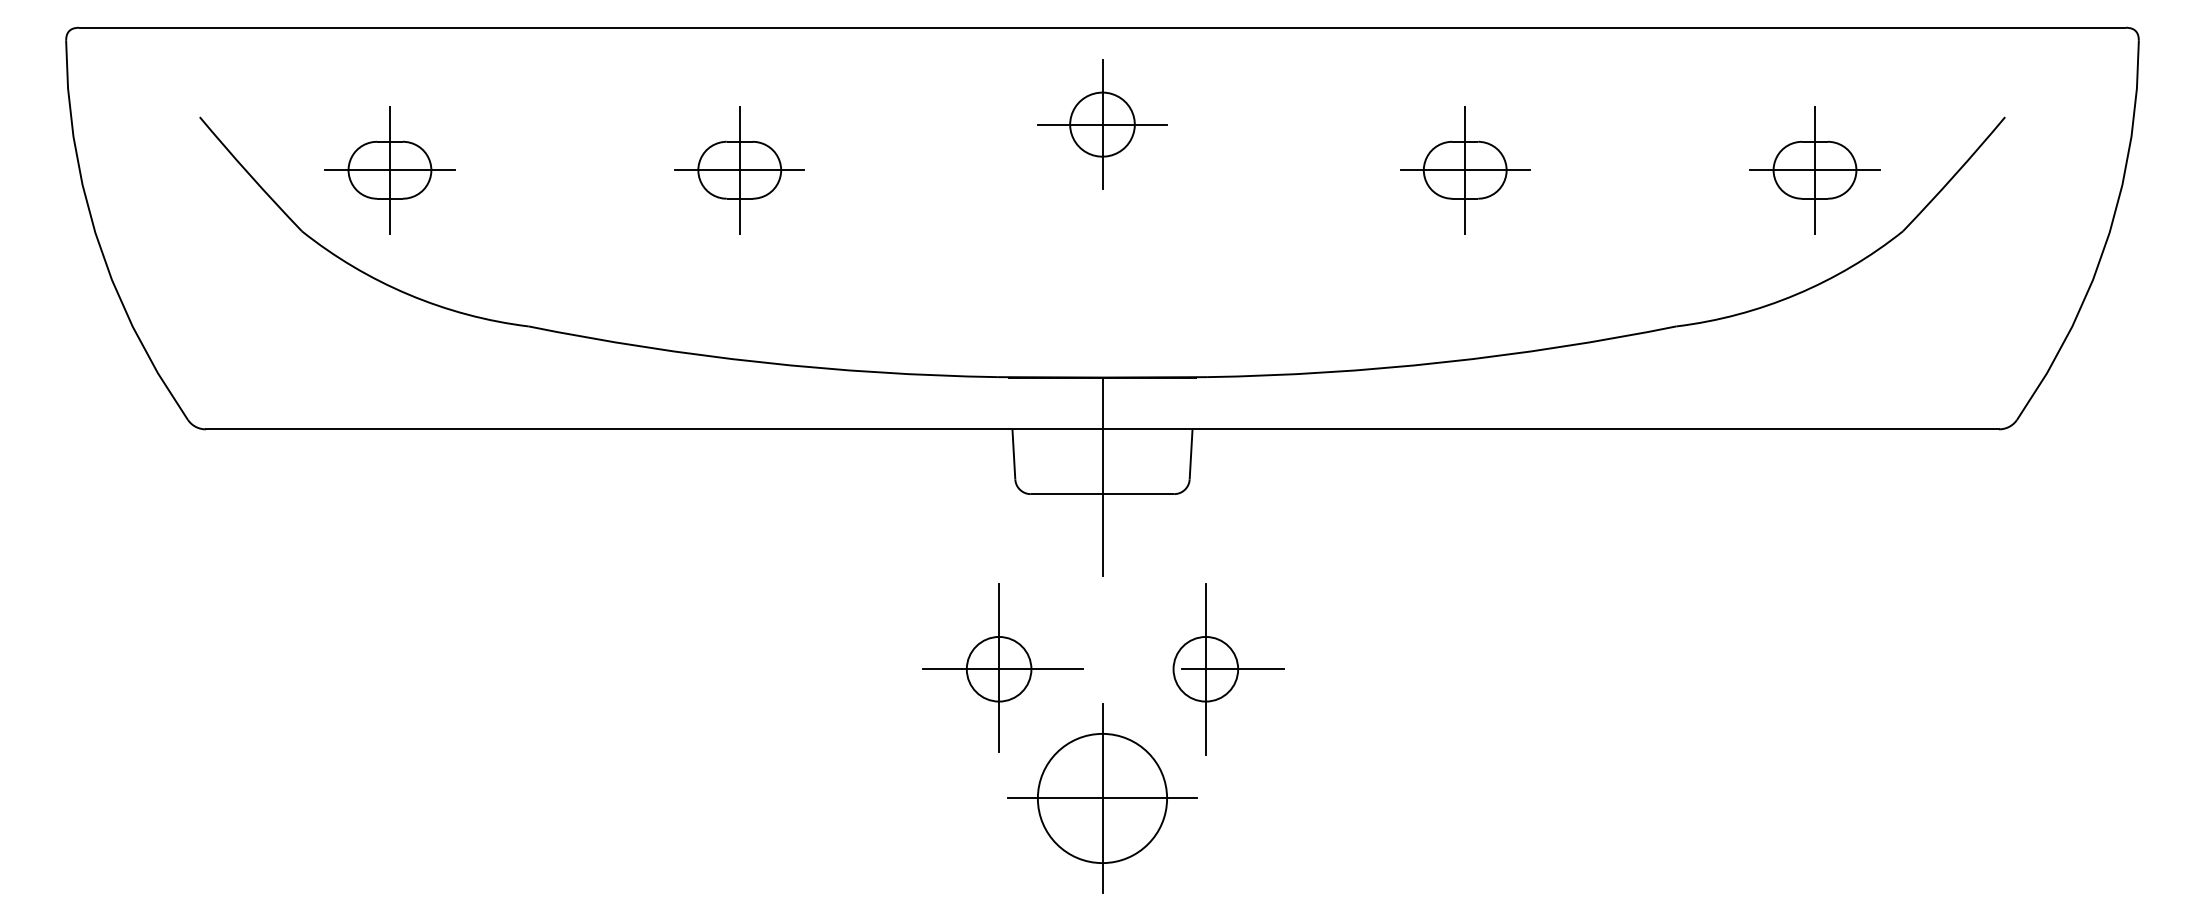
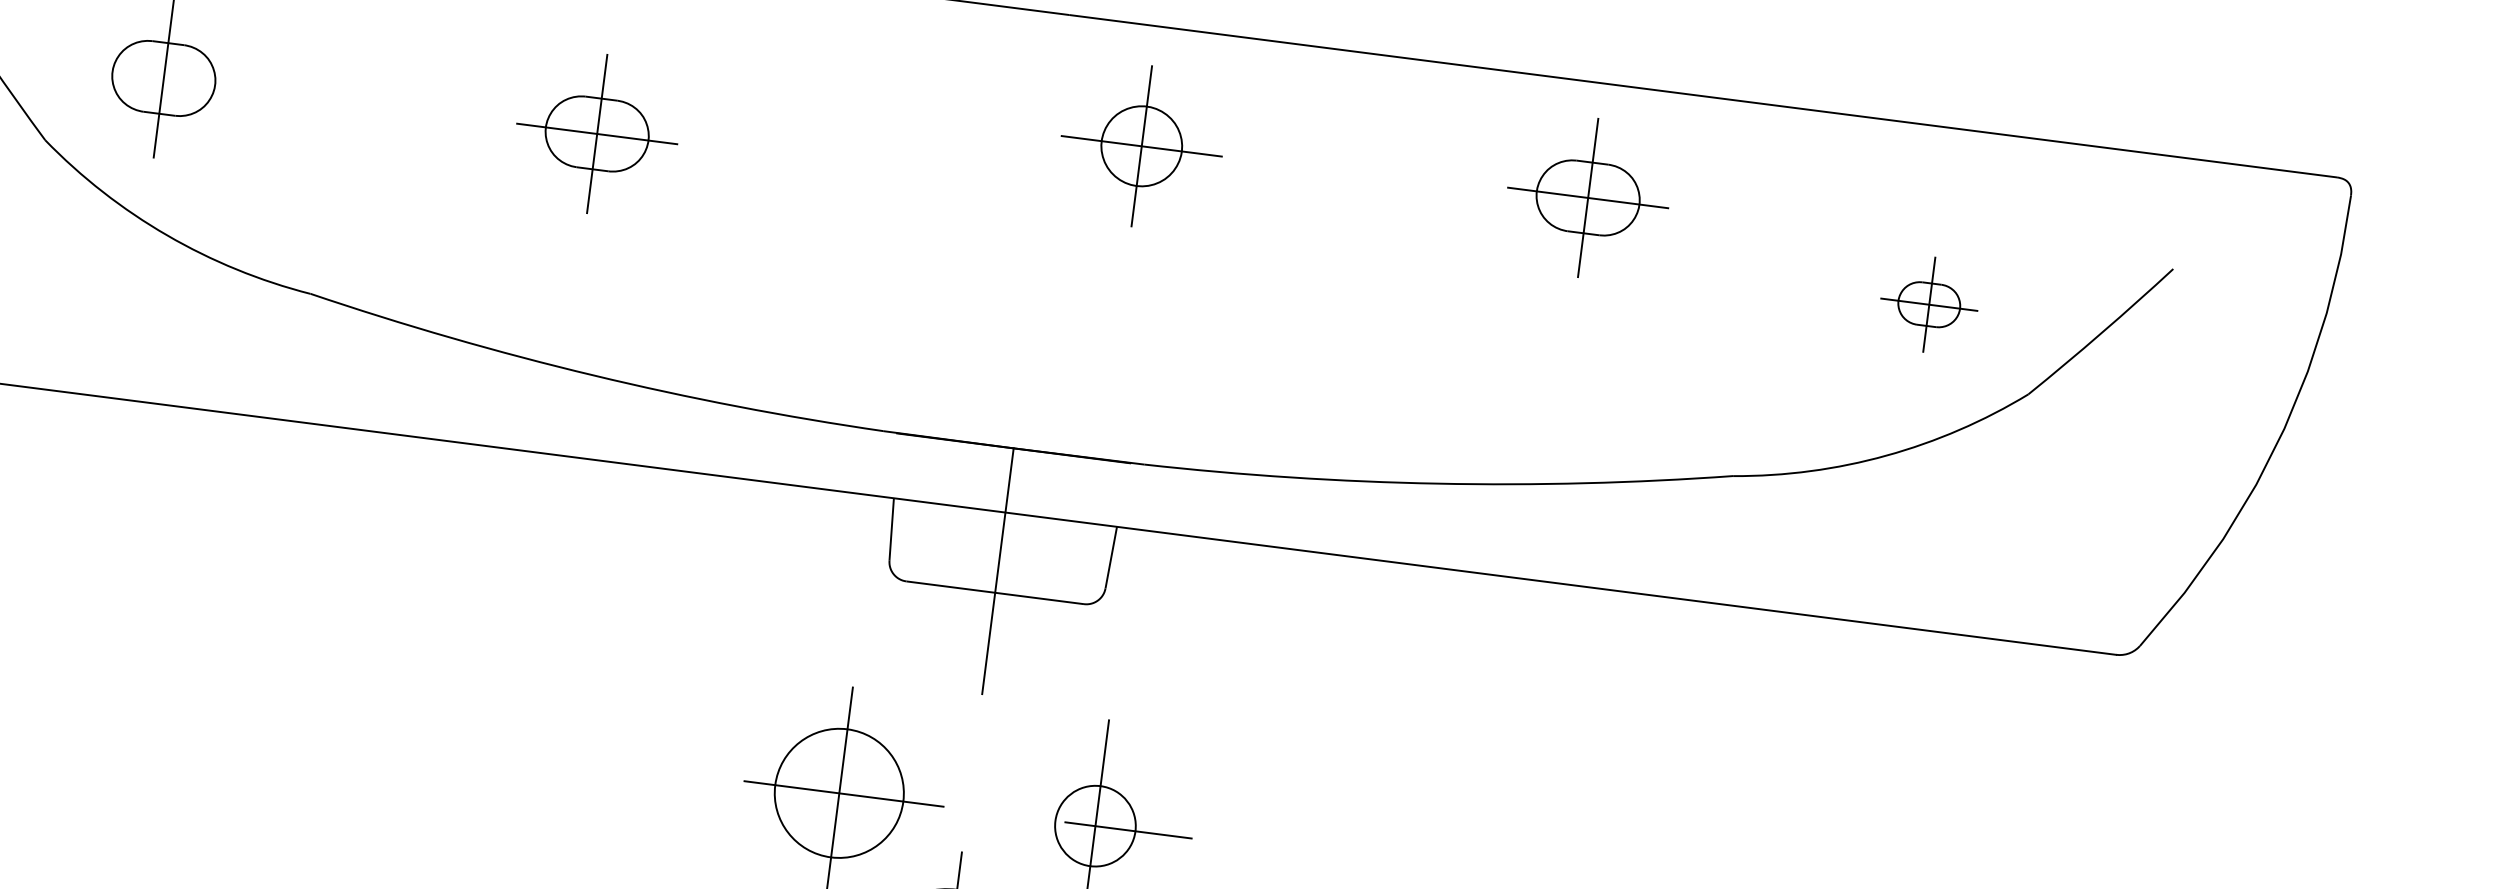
part: (1102, 124) -> (1141, 146), moved
line: (389, 170) -> (163, 78), removed
part: (1465, 170) -> (1588, 198), moved
part: (1814, 170) -> (1928, 304), size x0.6
circle: (998, 668) -> (838, 792), size x1.6

